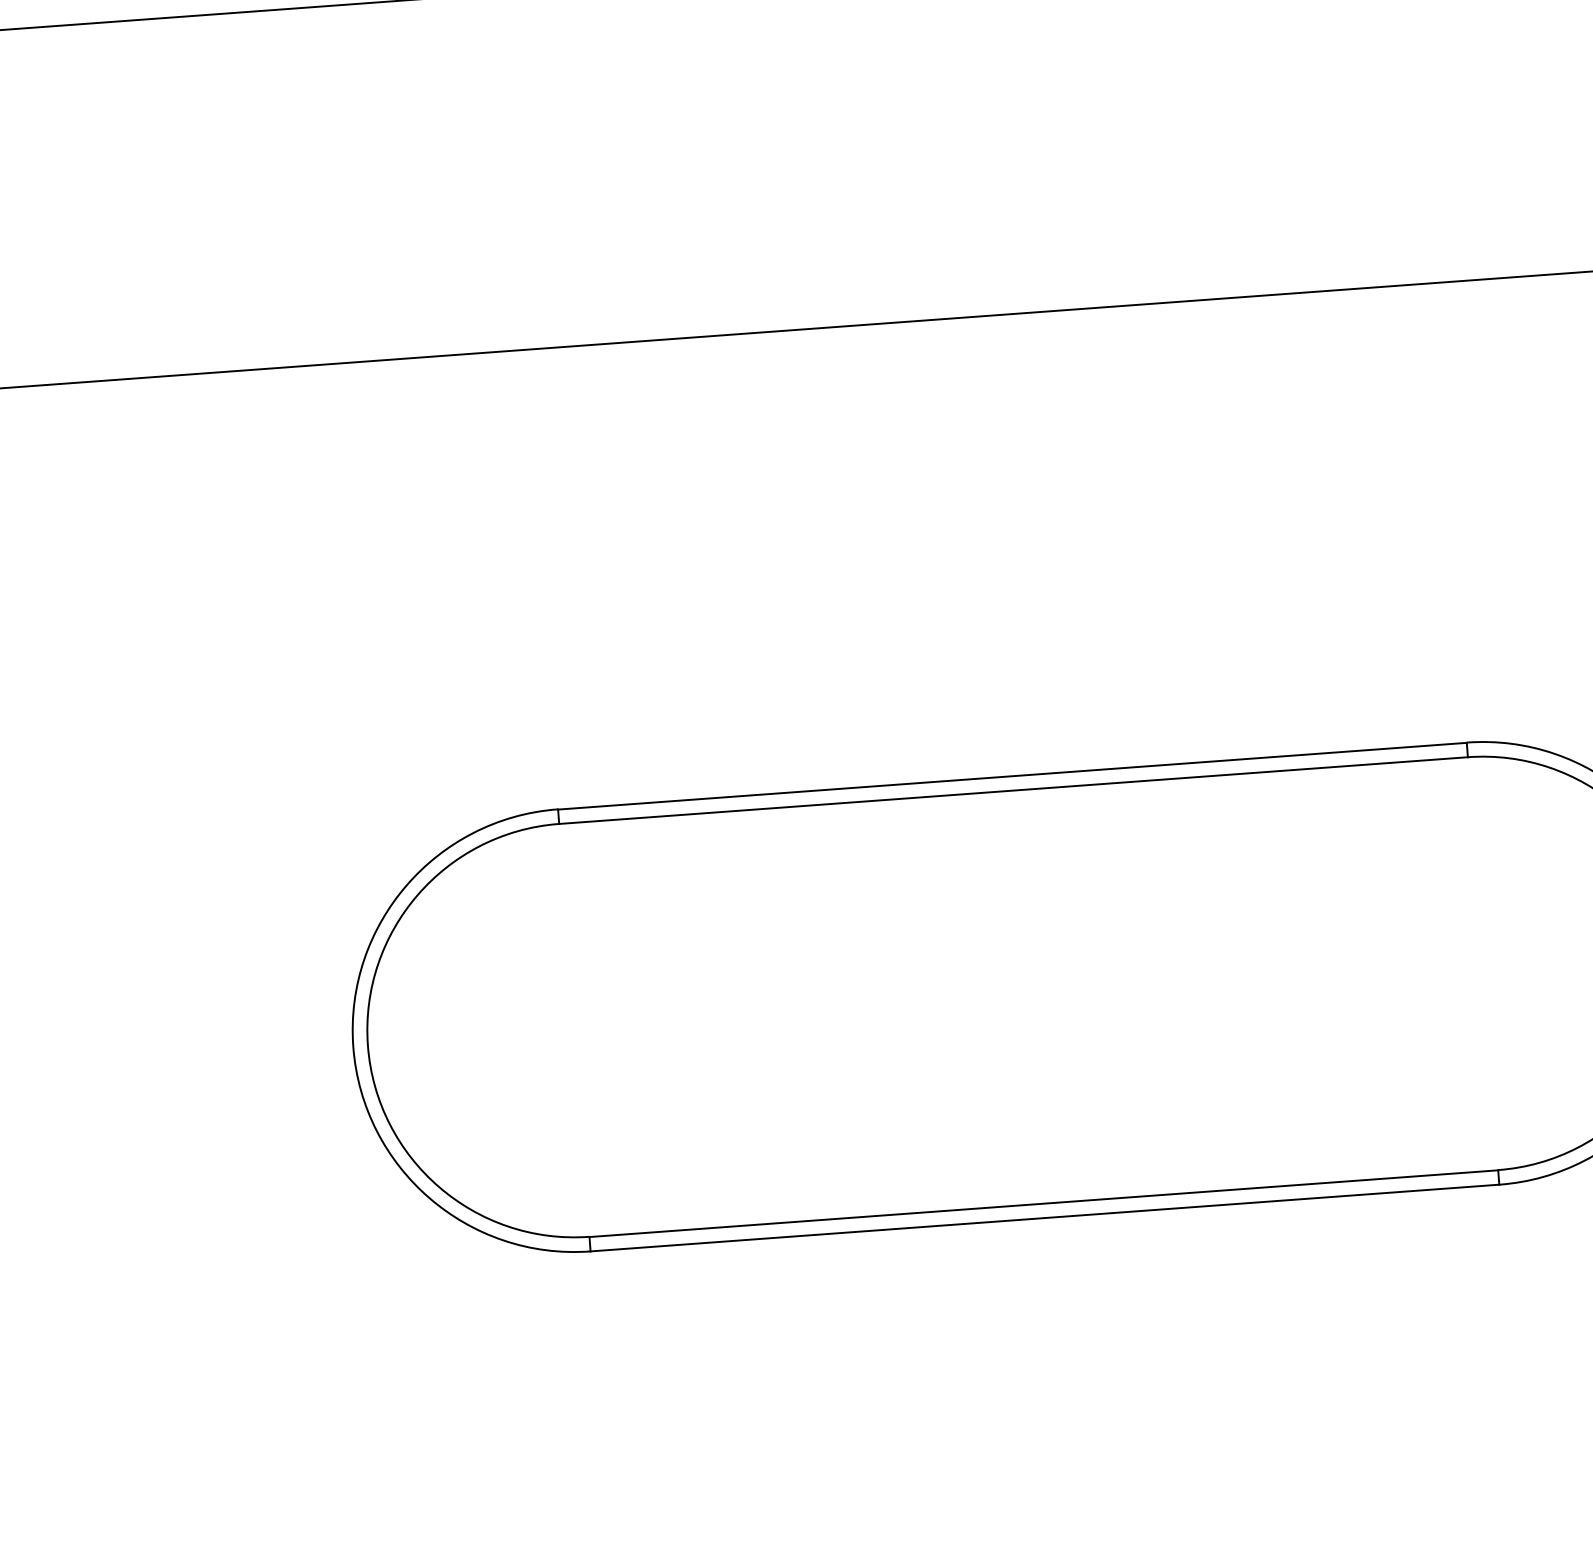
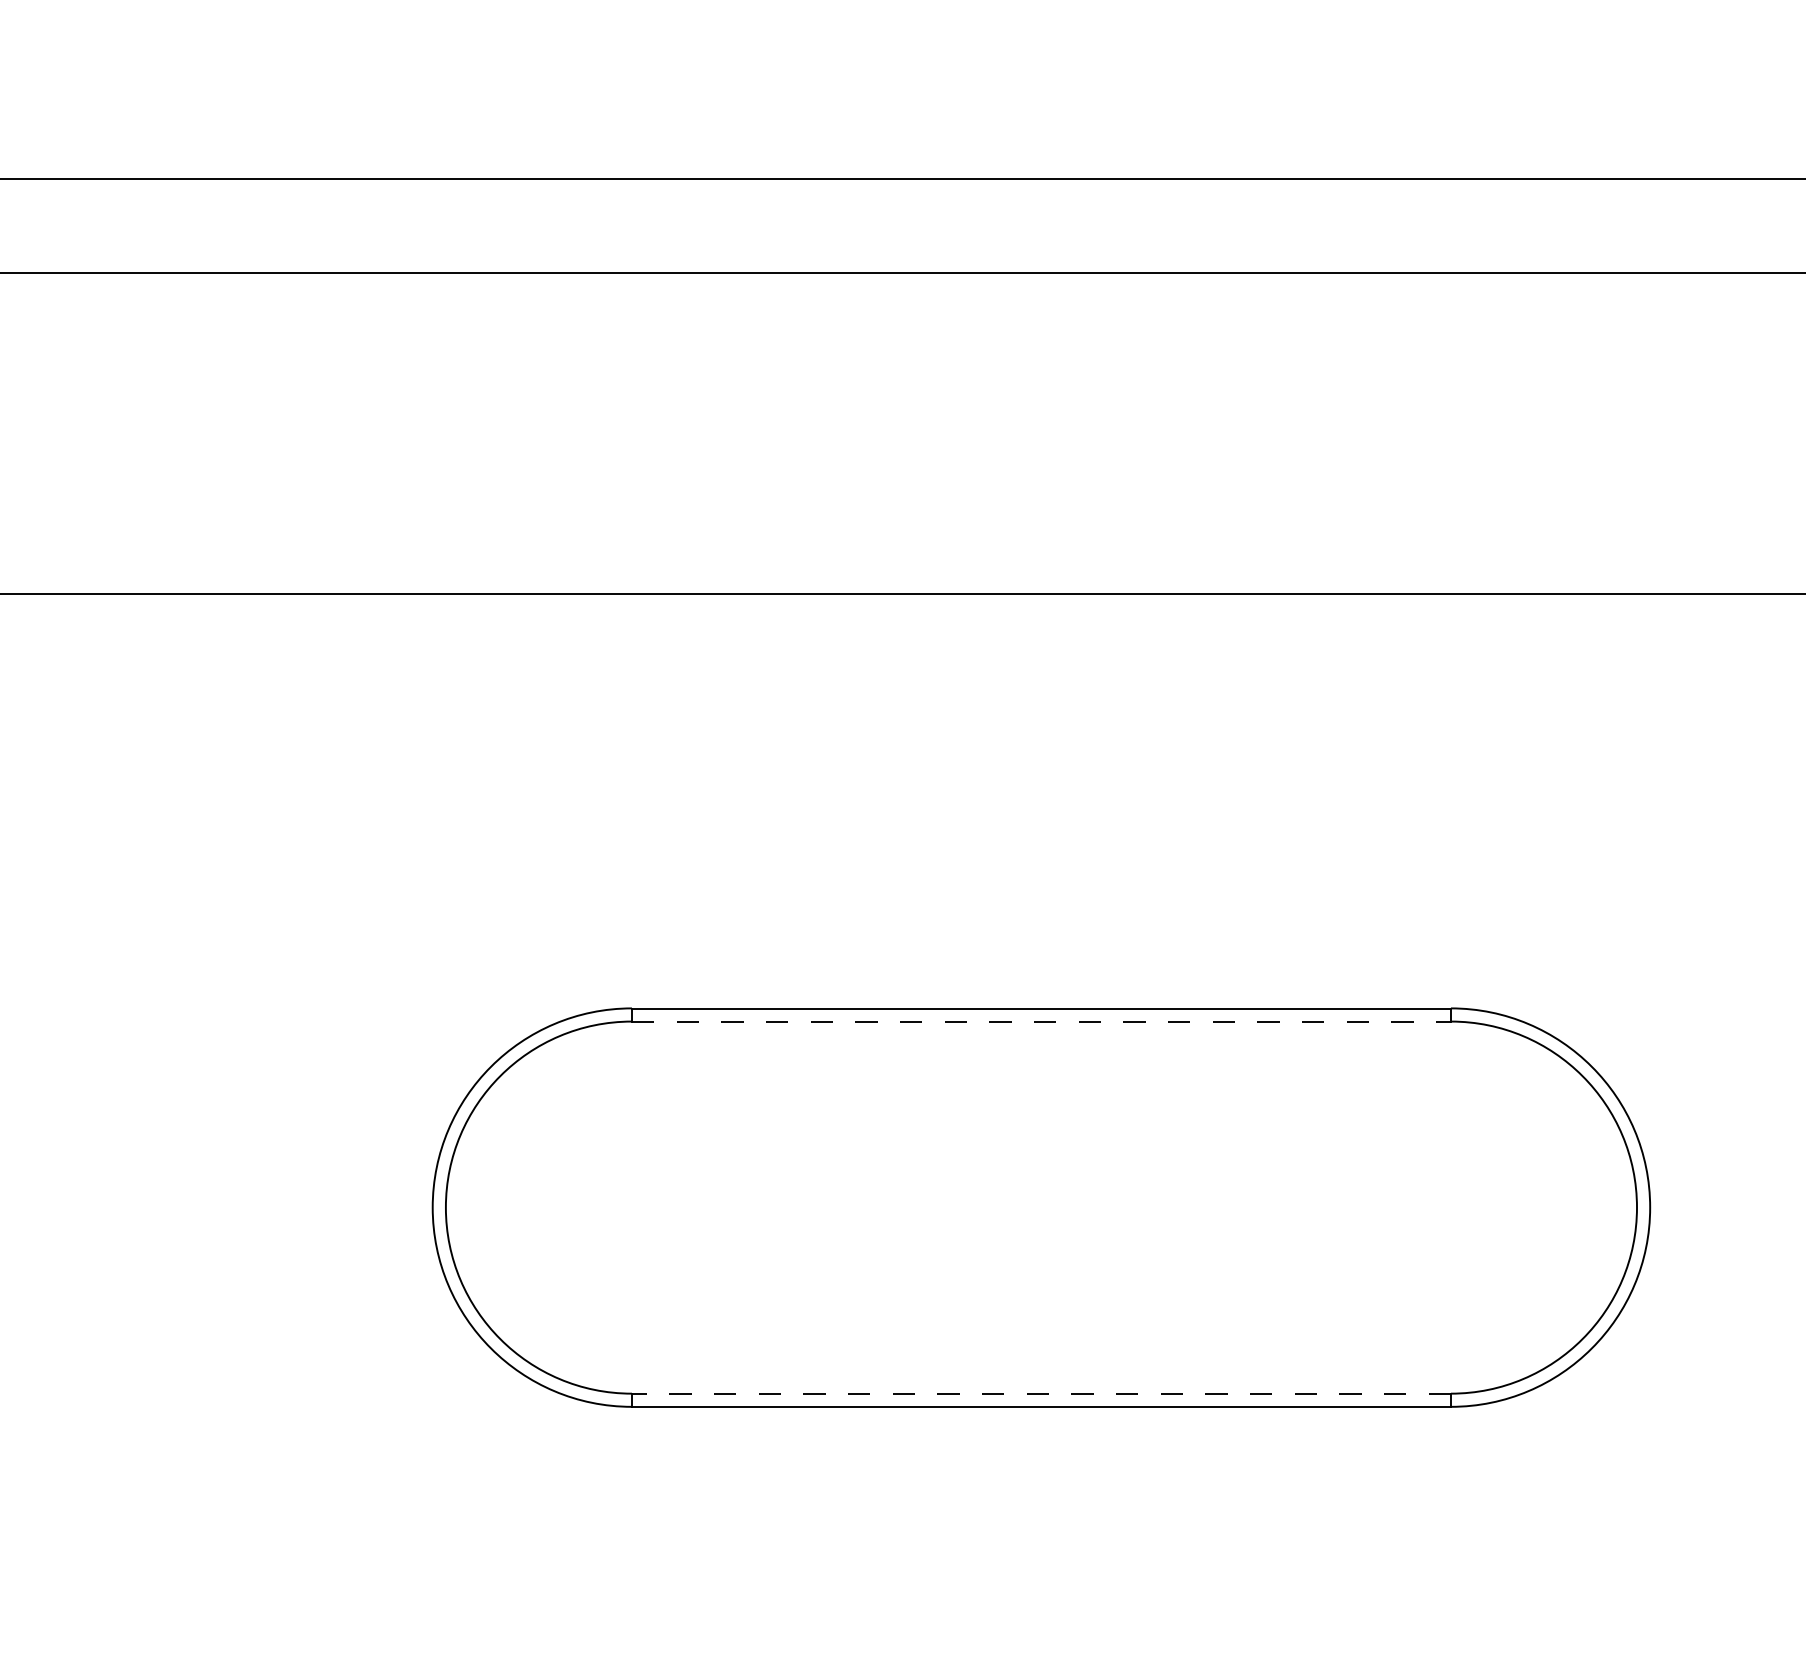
line: (1013, 790) -> (1041, 1021), solid -> dashed
line: (1043, 1203) -> (1041, 1393), solid -> dashed

